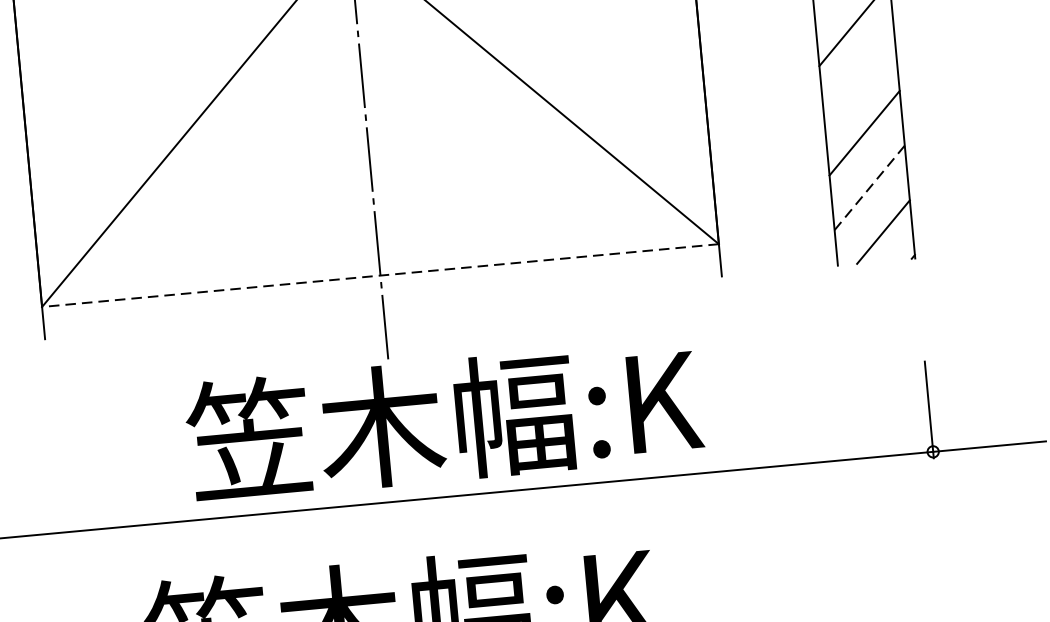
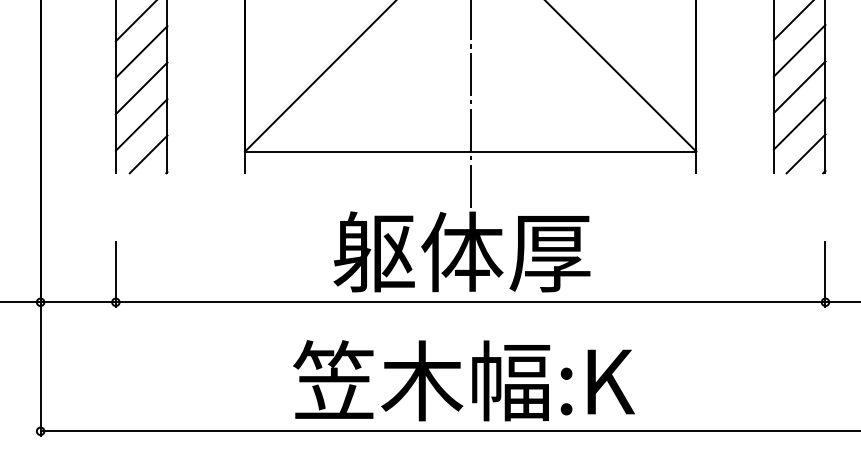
line: (859, 78) -> (799, 50), added
line: (869, 188) -> (799, 124), dashed -> solid
line: (380, 275) -> (470, 151), dashed -> solid
text: (443, 420) -> (503, 251), 笠木幅:K -> 躯体厚

